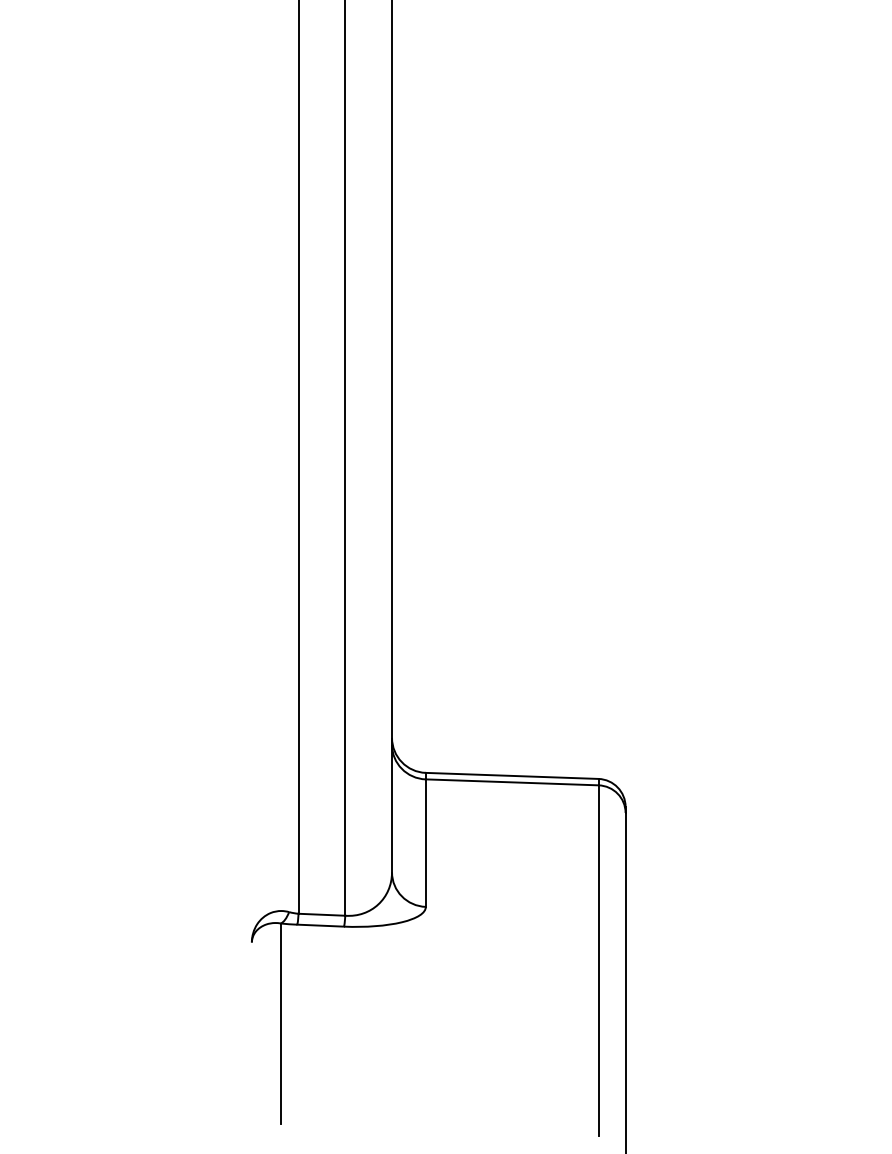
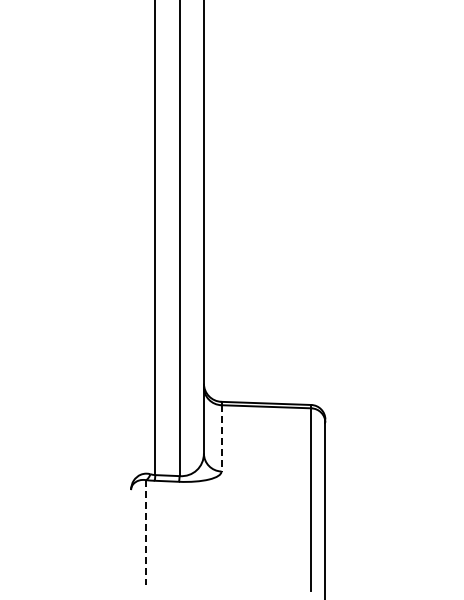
line: (425, 843) -> (221, 438), solid -> dashed
line: (281, 1024) -> (146, 532), solid -> dashed

